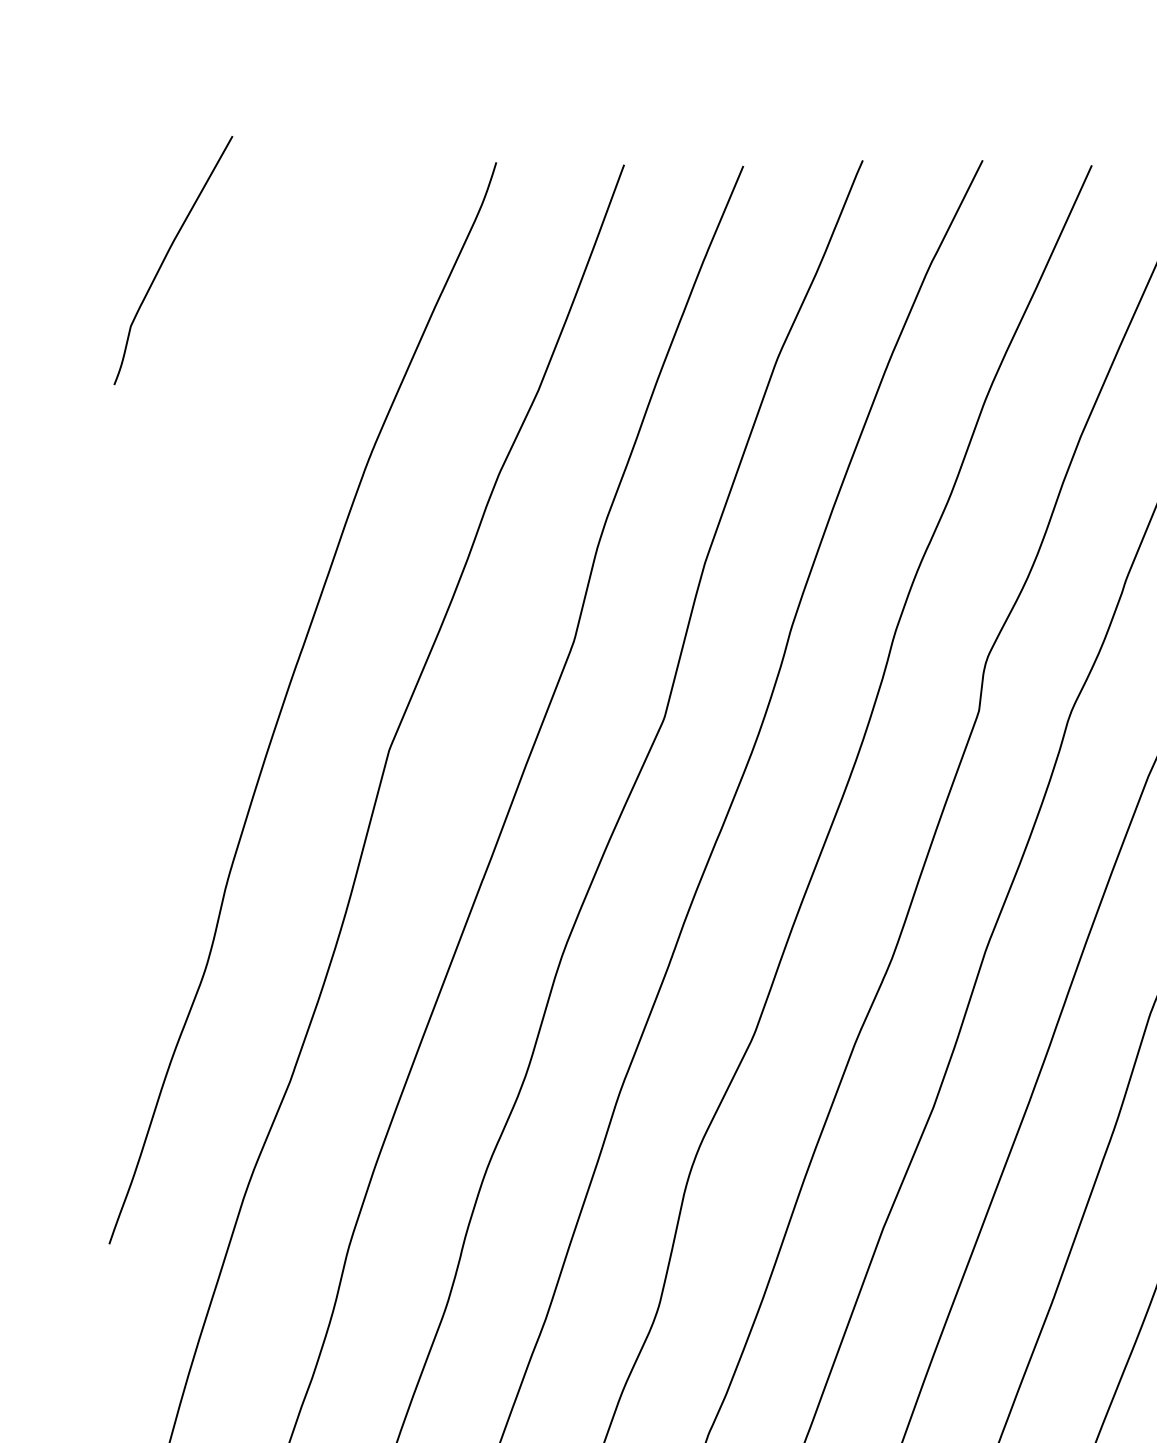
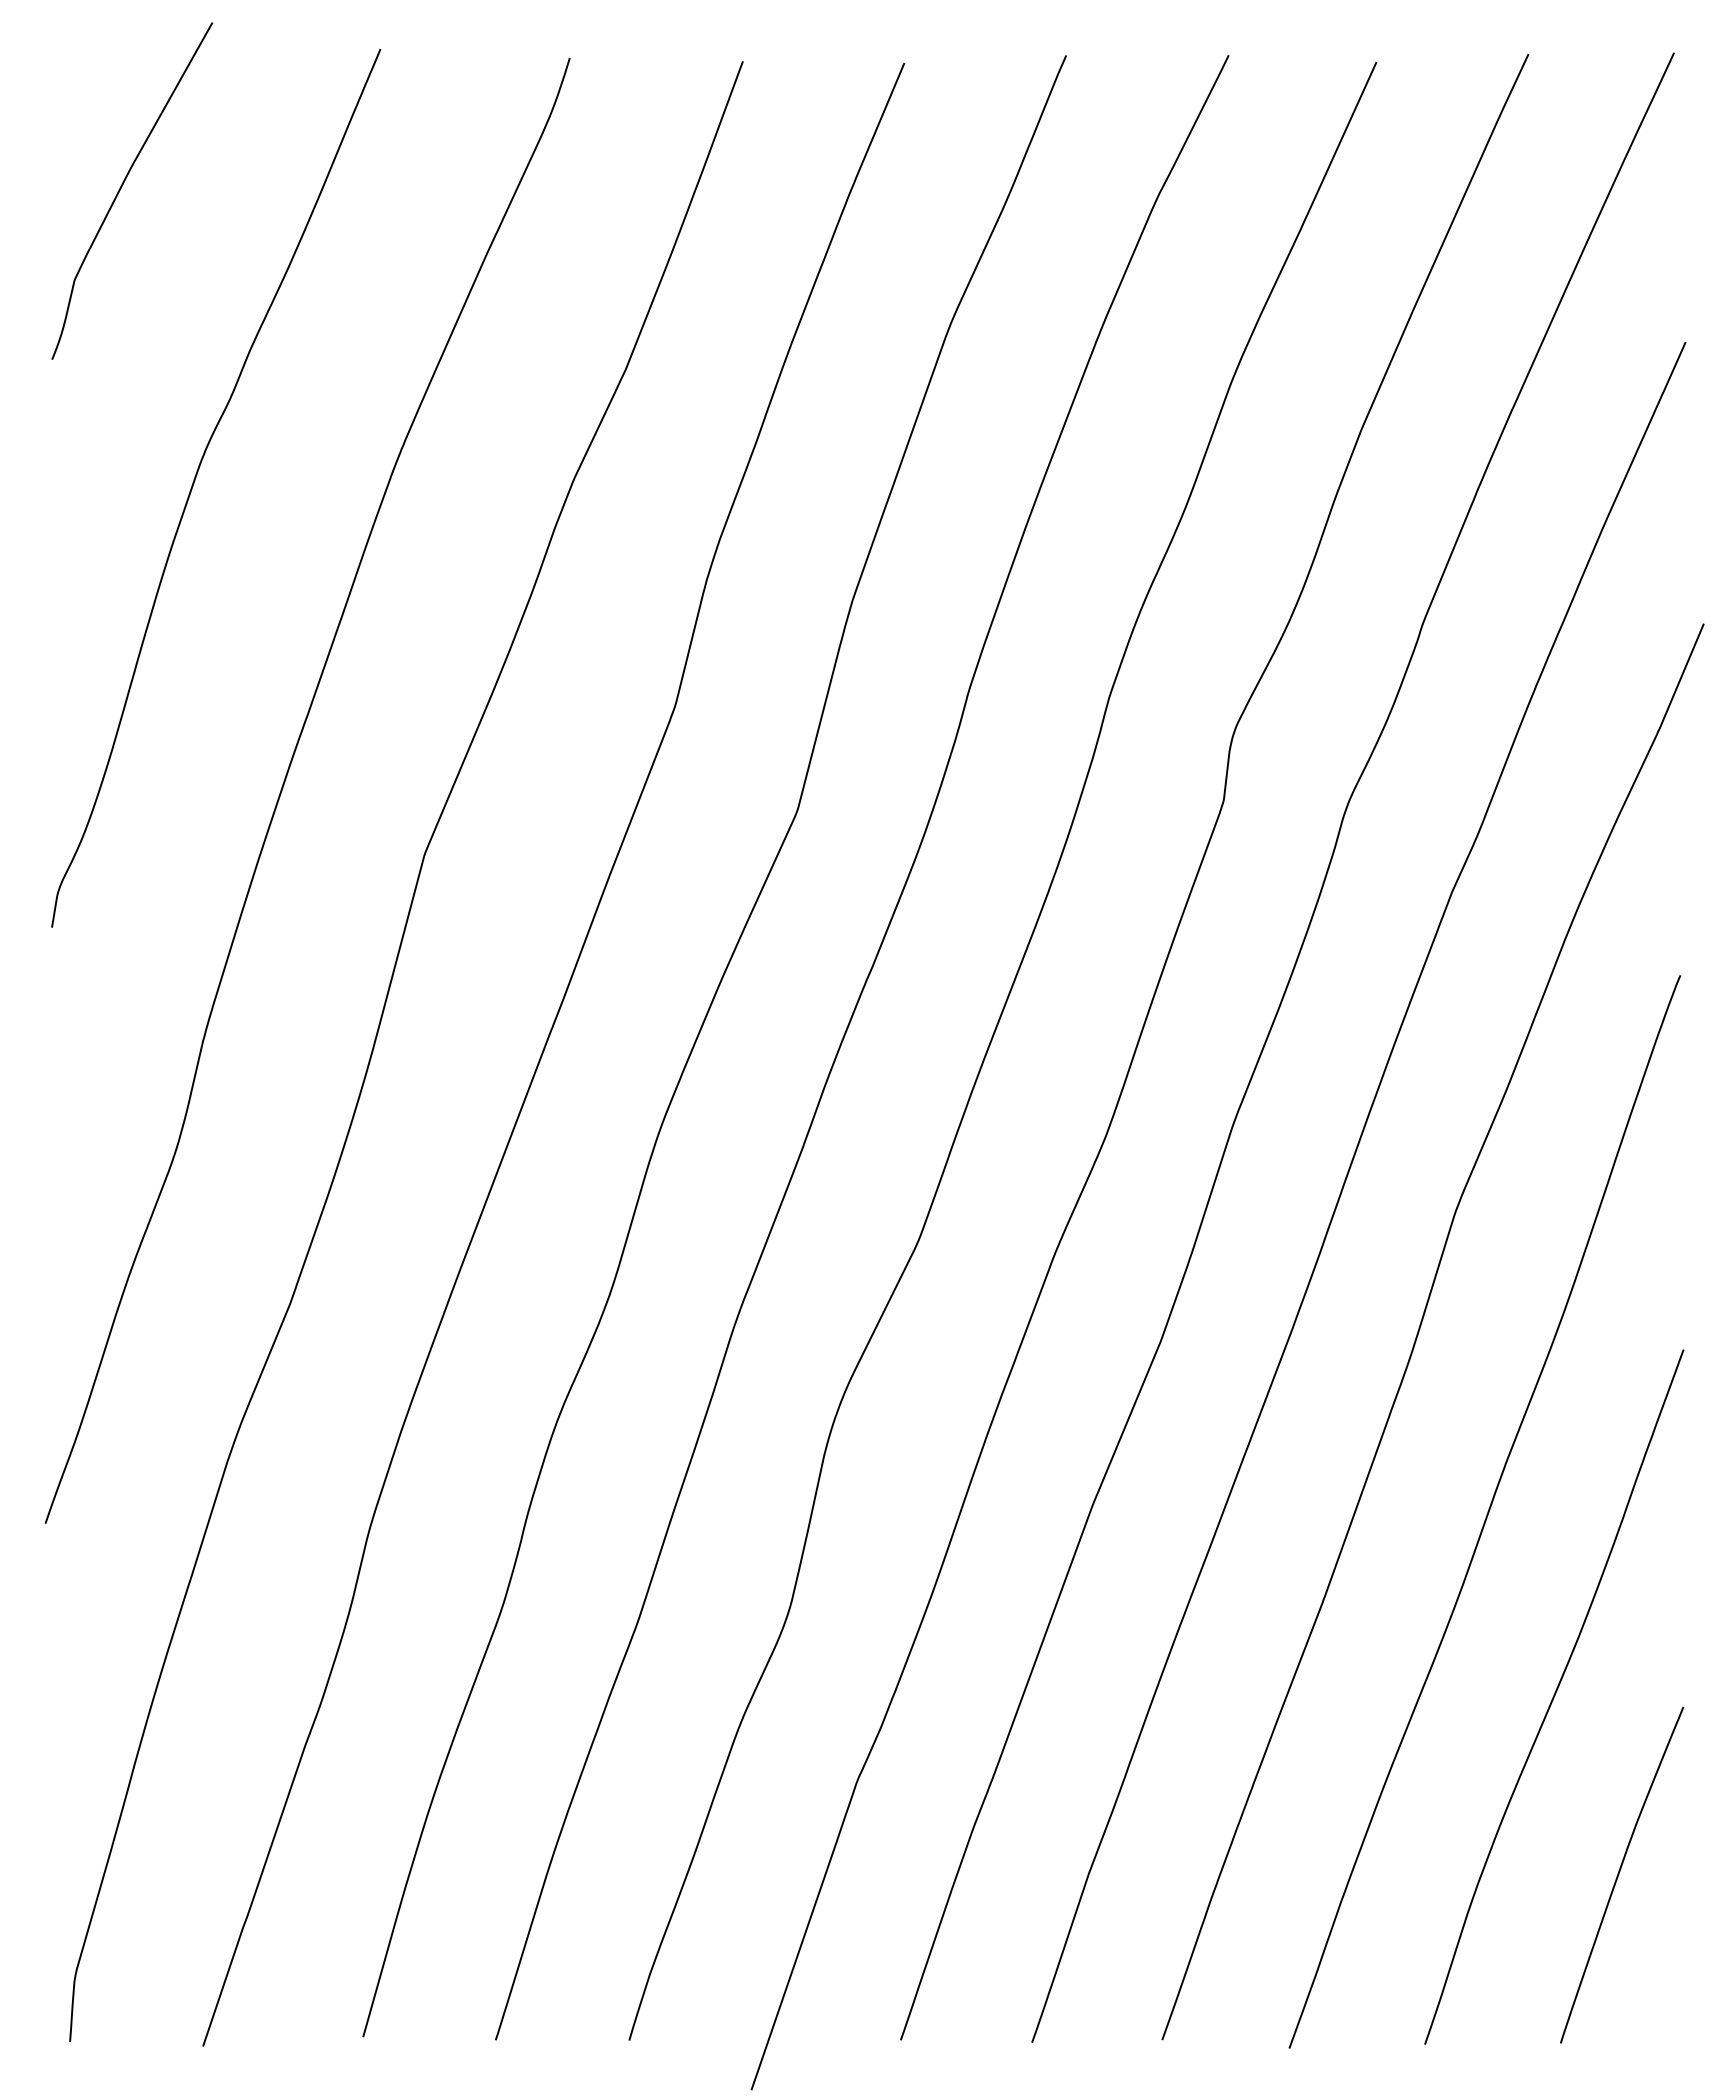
curve: (220, 474) -> (195, 480), added

